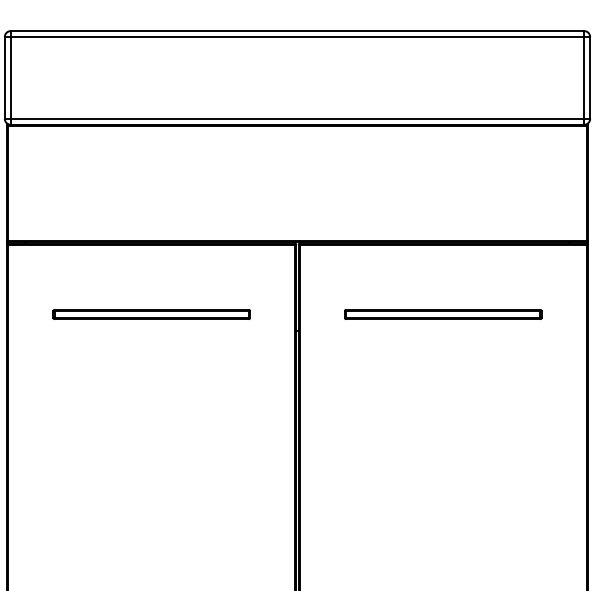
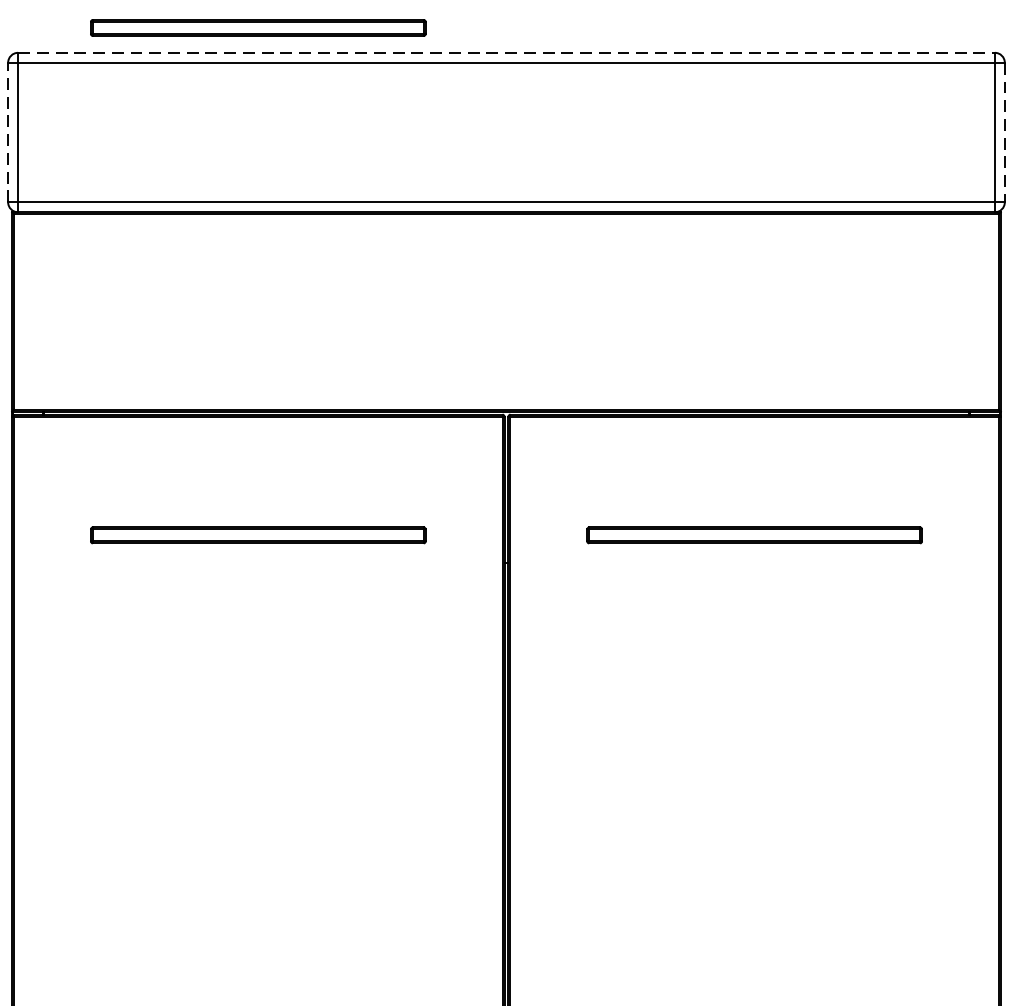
part: (151, 16) -> (257, 27), added
line: (297, 31) -> (506, 53), solid -> dashed
line: (4, 77) -> (7, 131), solid -> dashed
line: (590, 77) -> (1005, 131), solid -> dashed

